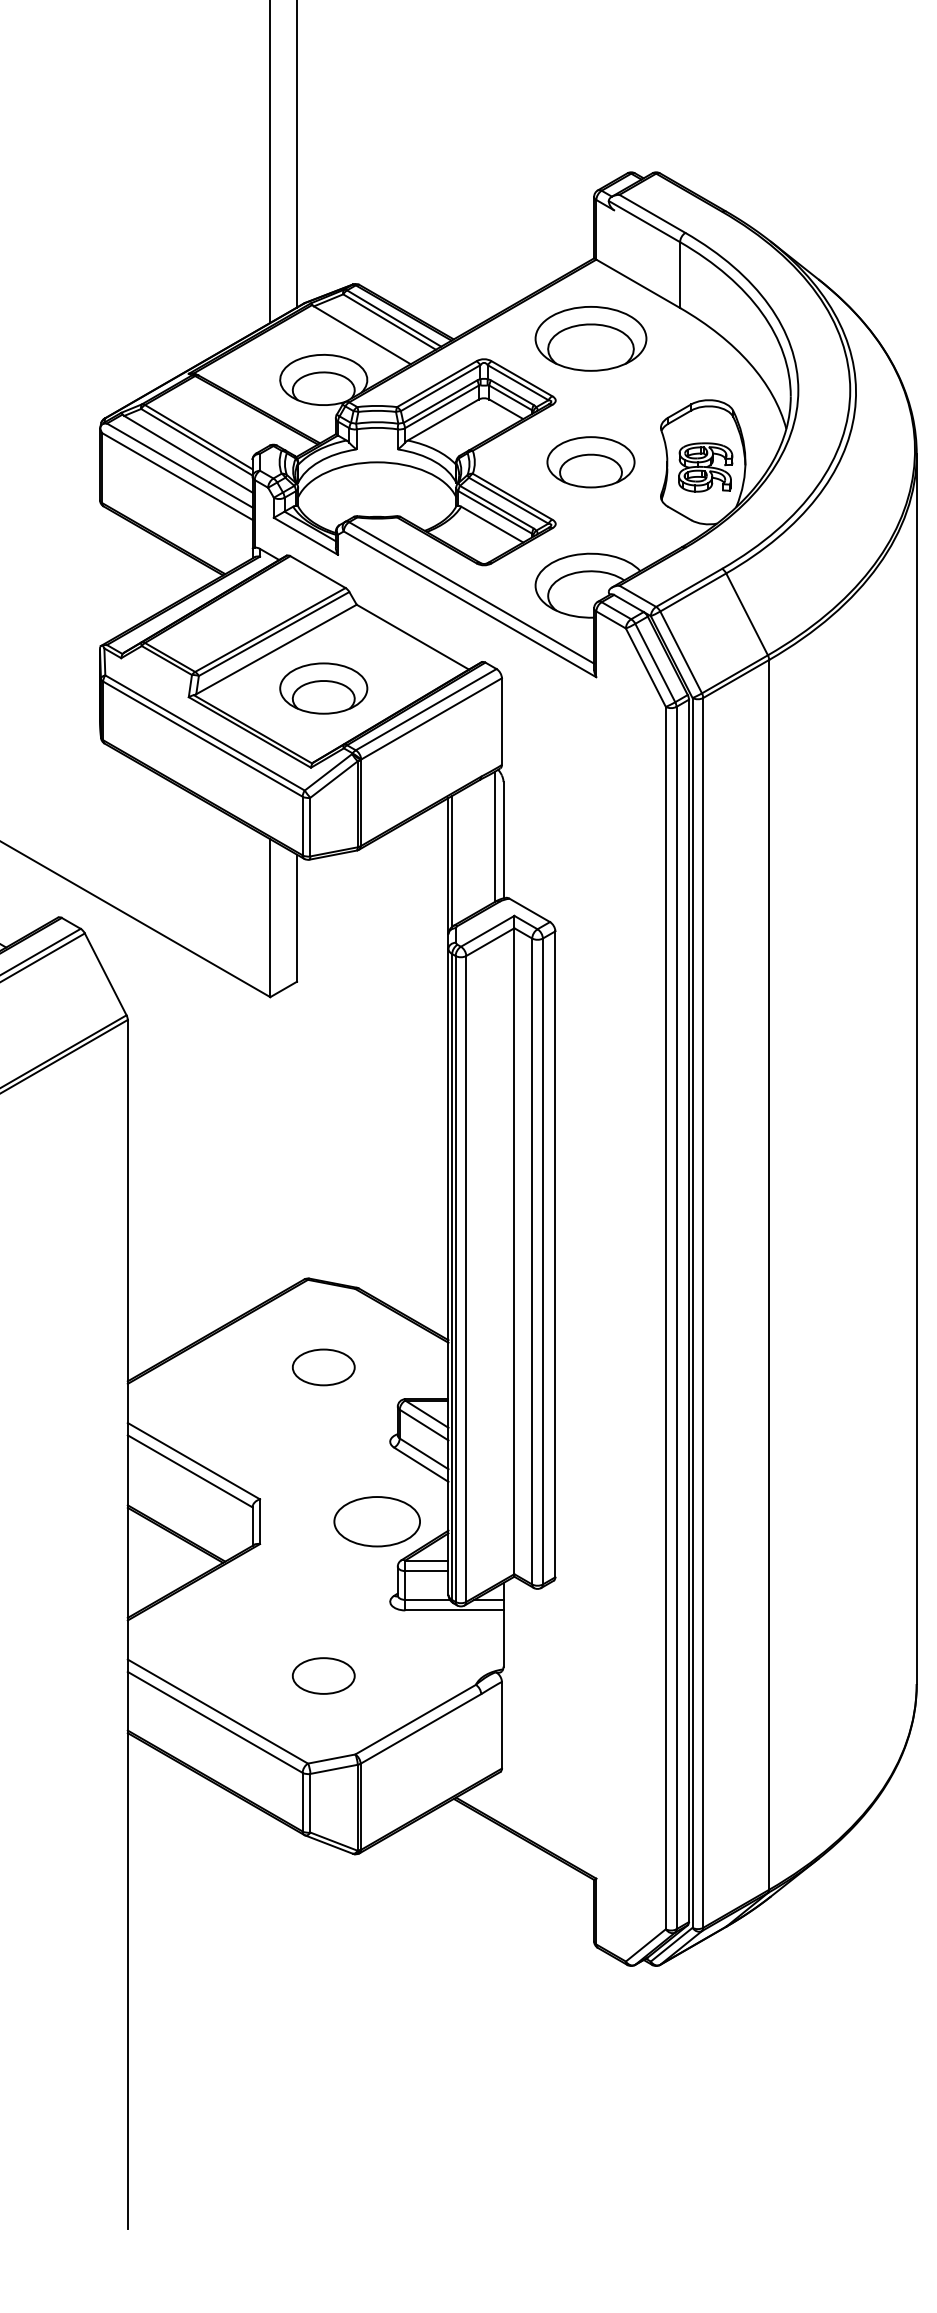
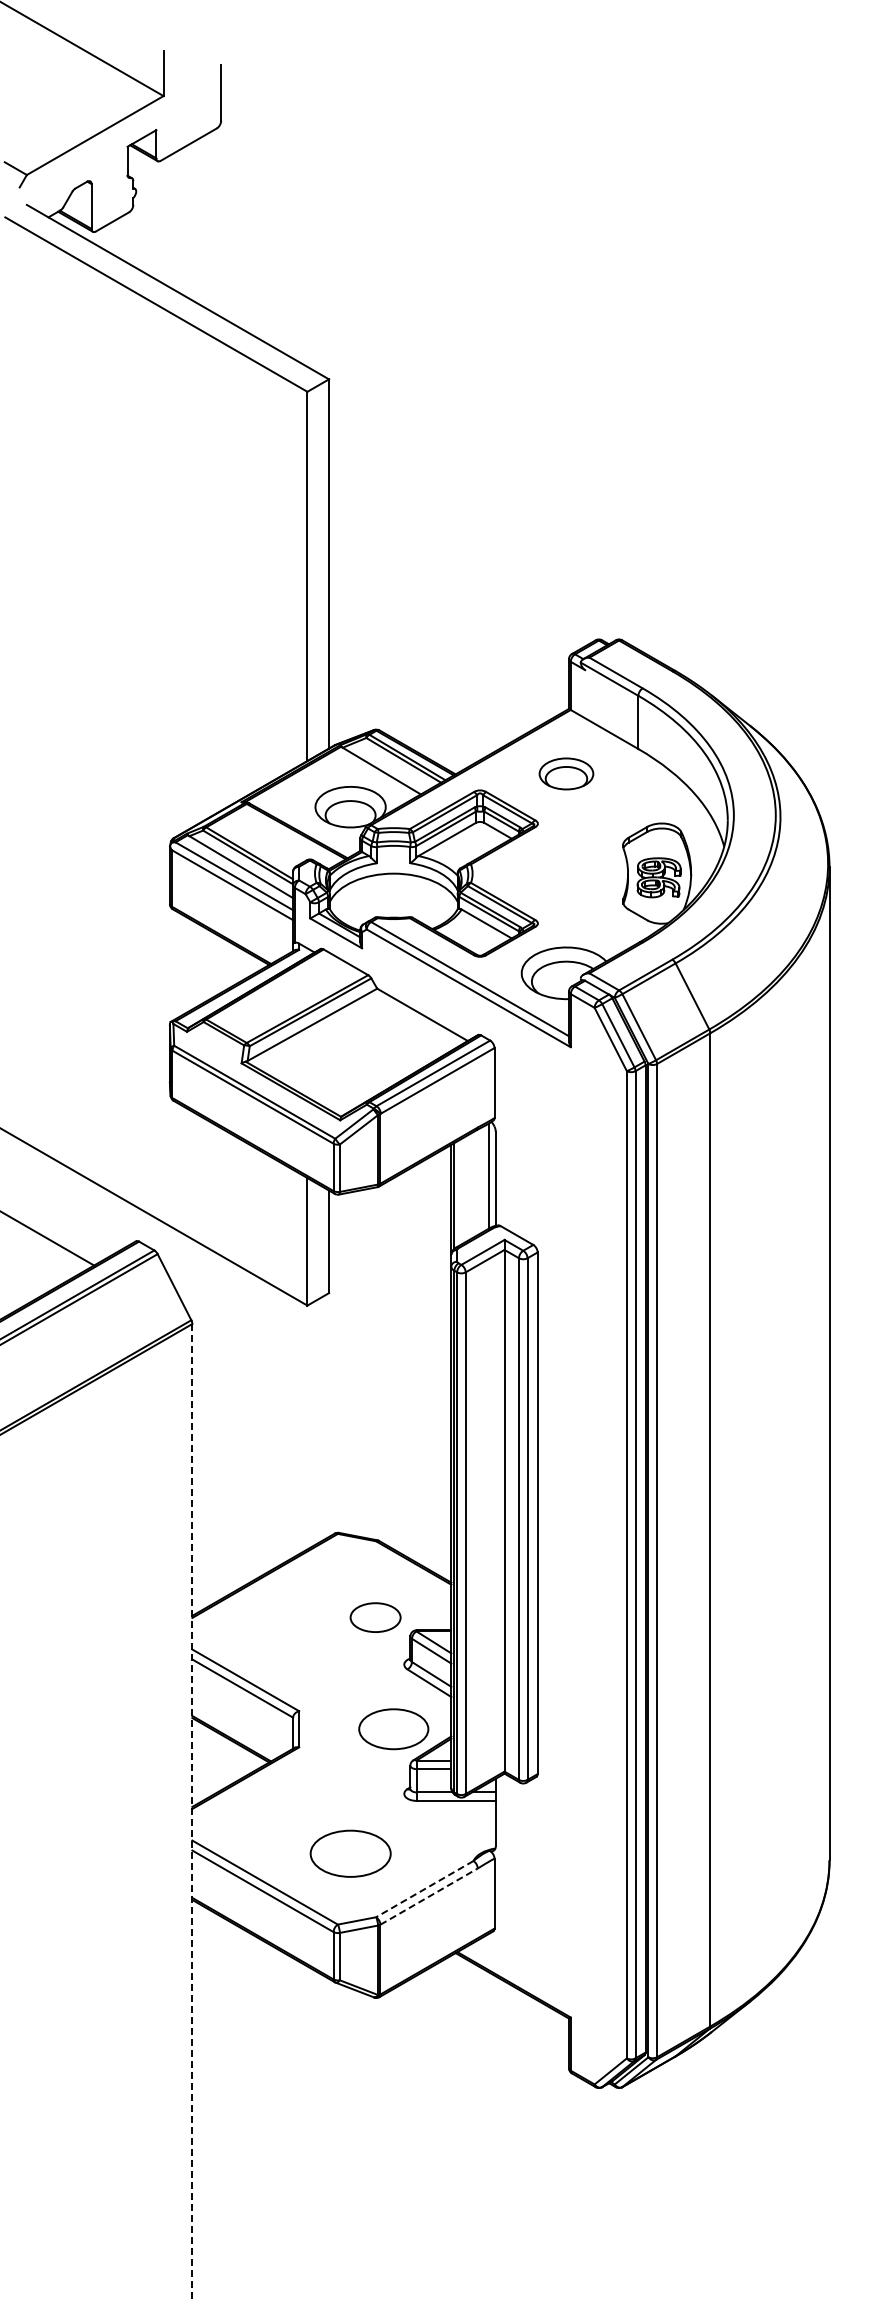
part: (591, 338) -> (566, 773), size x0.6
part: (591, 462) -> (566, 873), removed
part: (323, 688) -> (350, 1056), removed
part: (323, 1367) -> (375, 1617), moved
line: (127, 1624) -> (192, 1812), solid -> dashed
part: (323, 1675) -> (350, 1853), size x1.6
line: (415, 1720) -> (424, 1889), solid -> dashed
line: (421, 1728) -> (429, 1896), solid -> dashed

